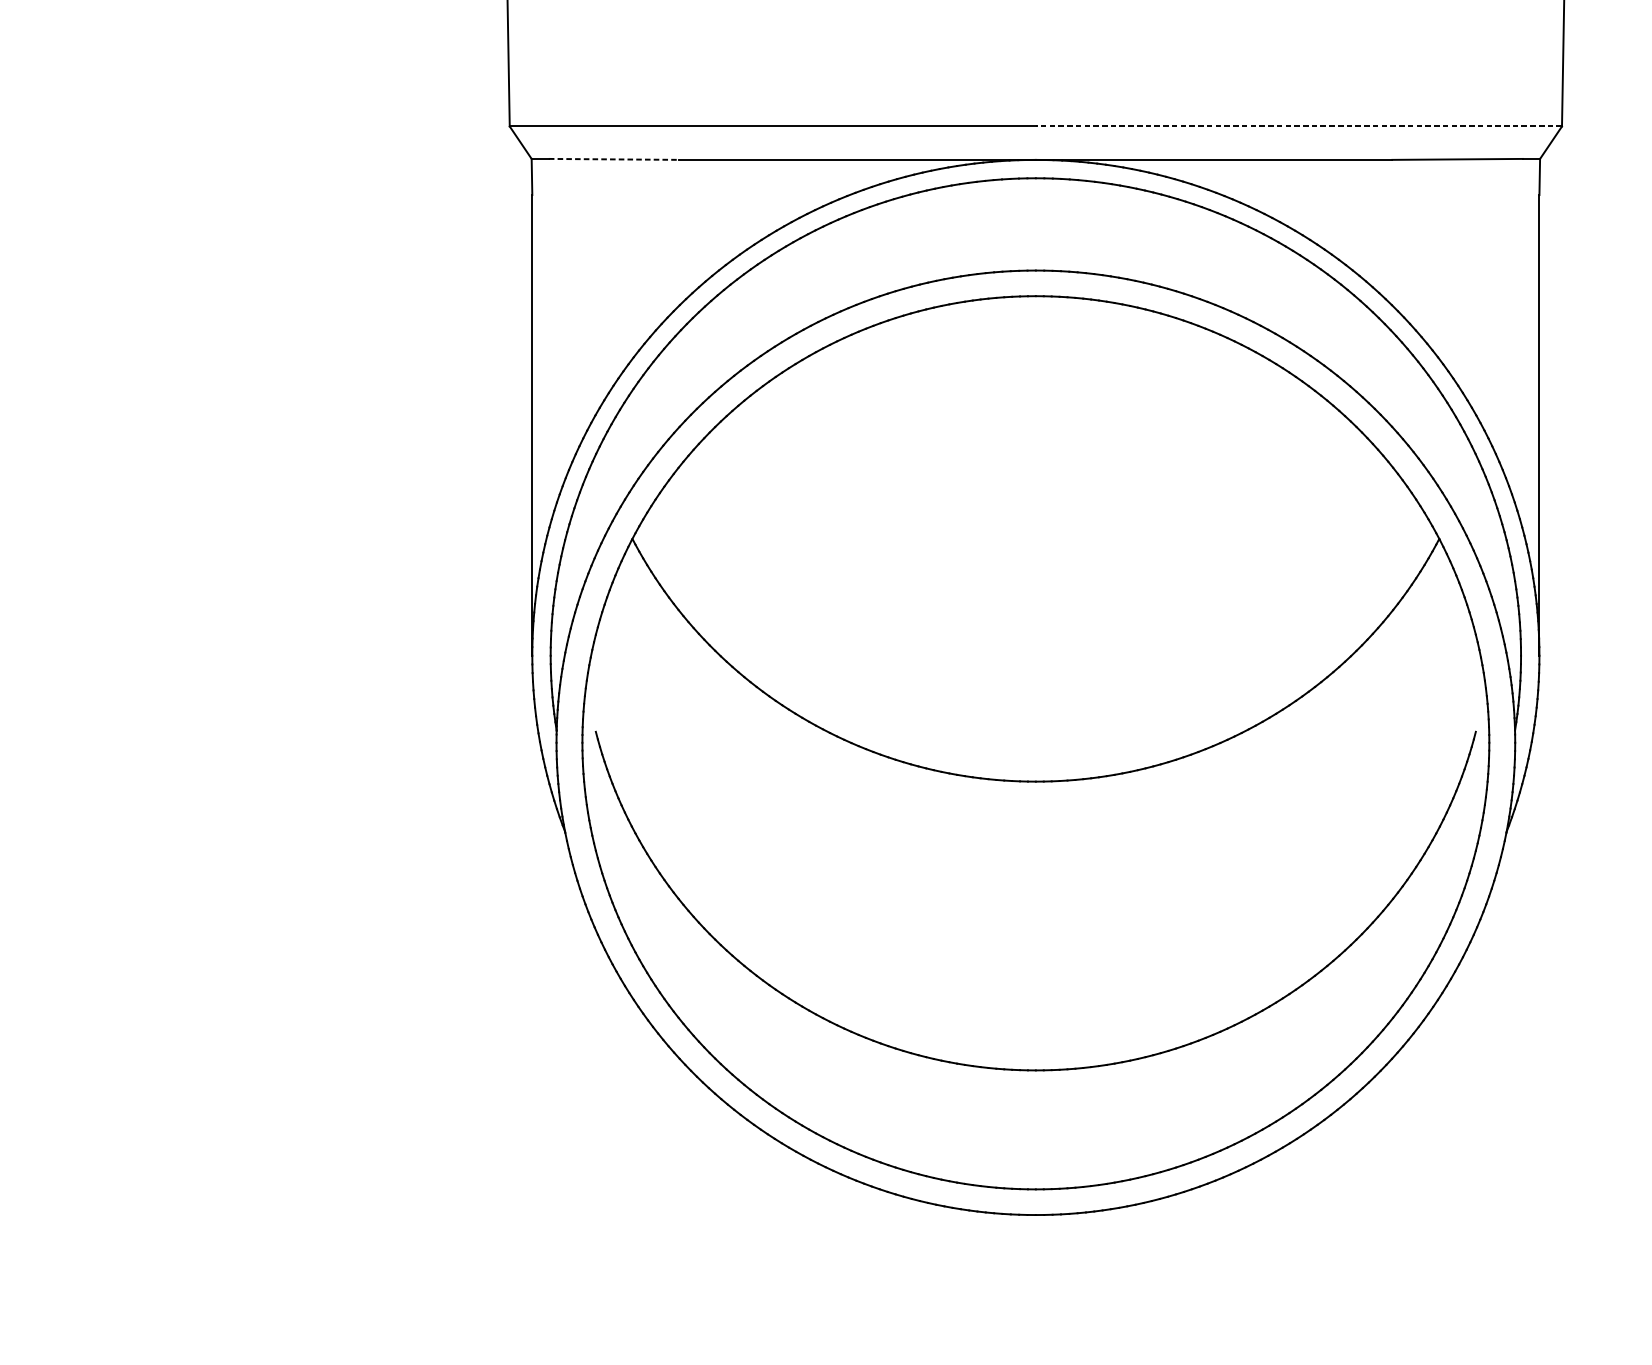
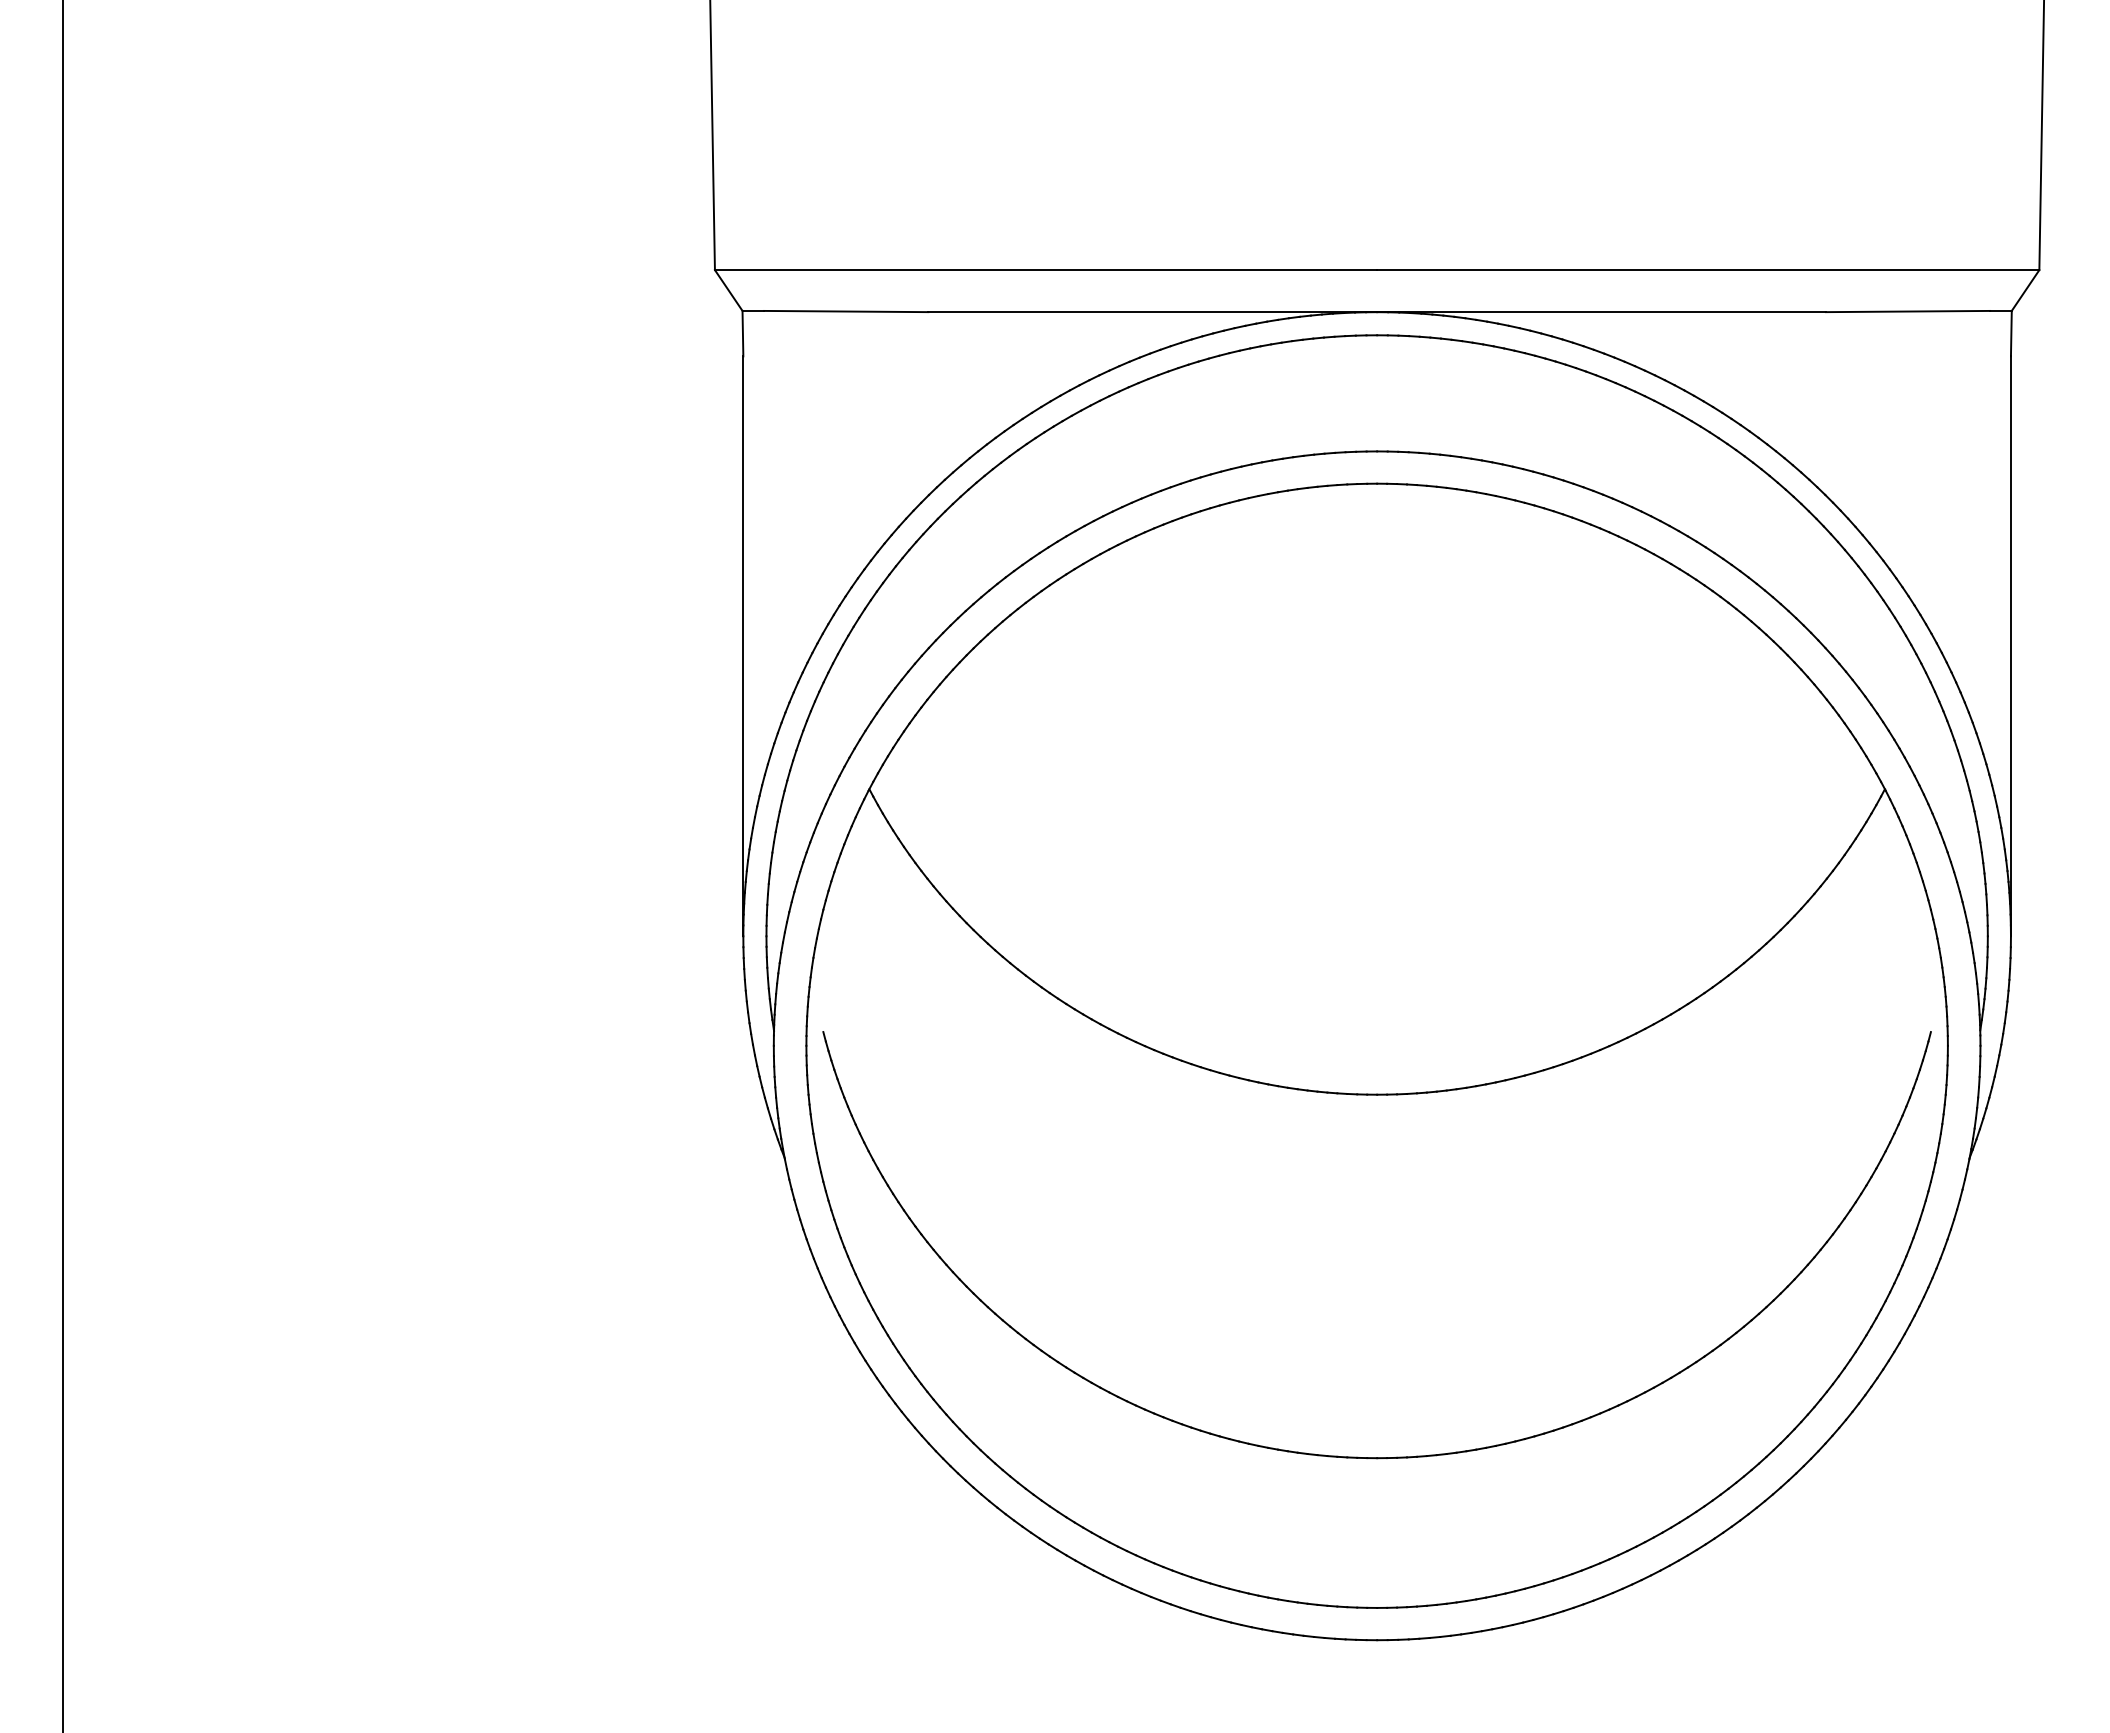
line: (1298, 126) -> (1707, 270), dashed -> solid
line: (614, 159) -> (846, 311), dashed -> solid

